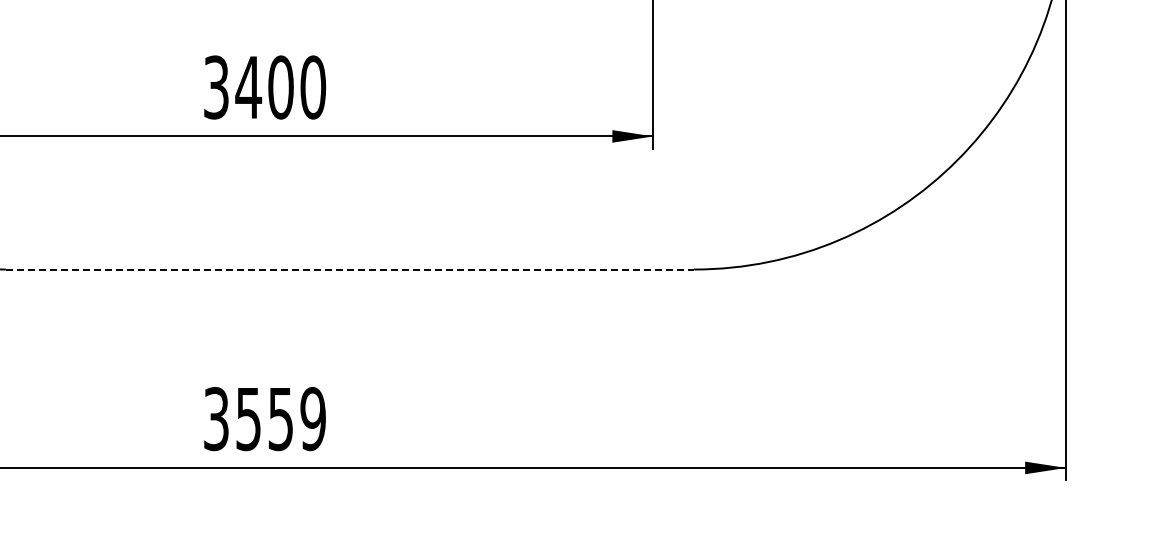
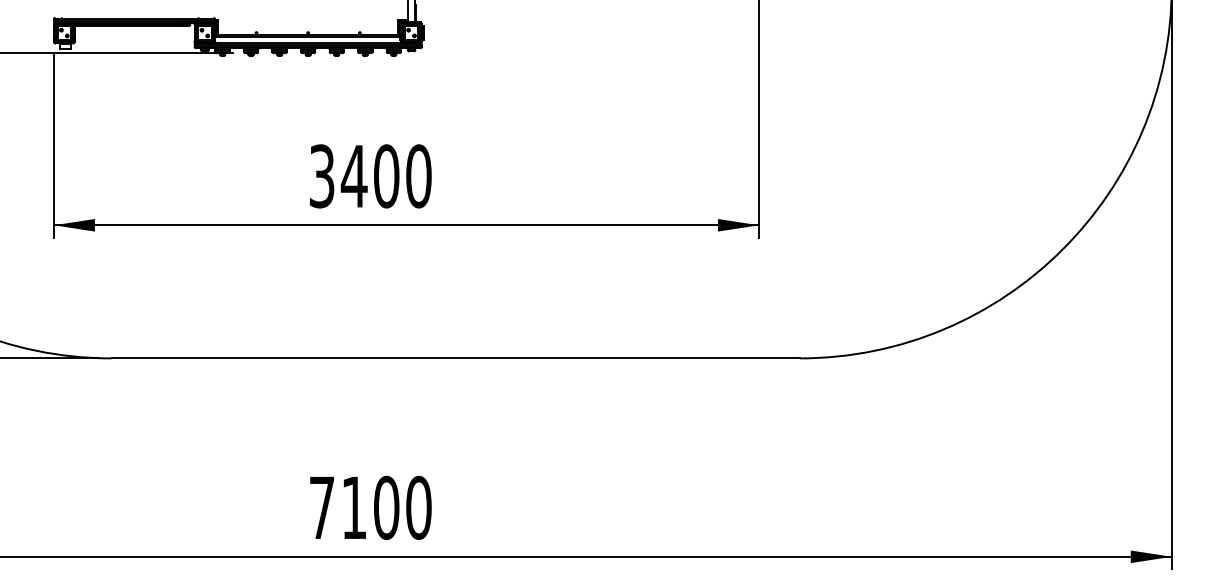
line: (350, 269) -> (456, 358), dashed -> solid
text: (264, 418) -> (370, 507), 3559 -> 7100

